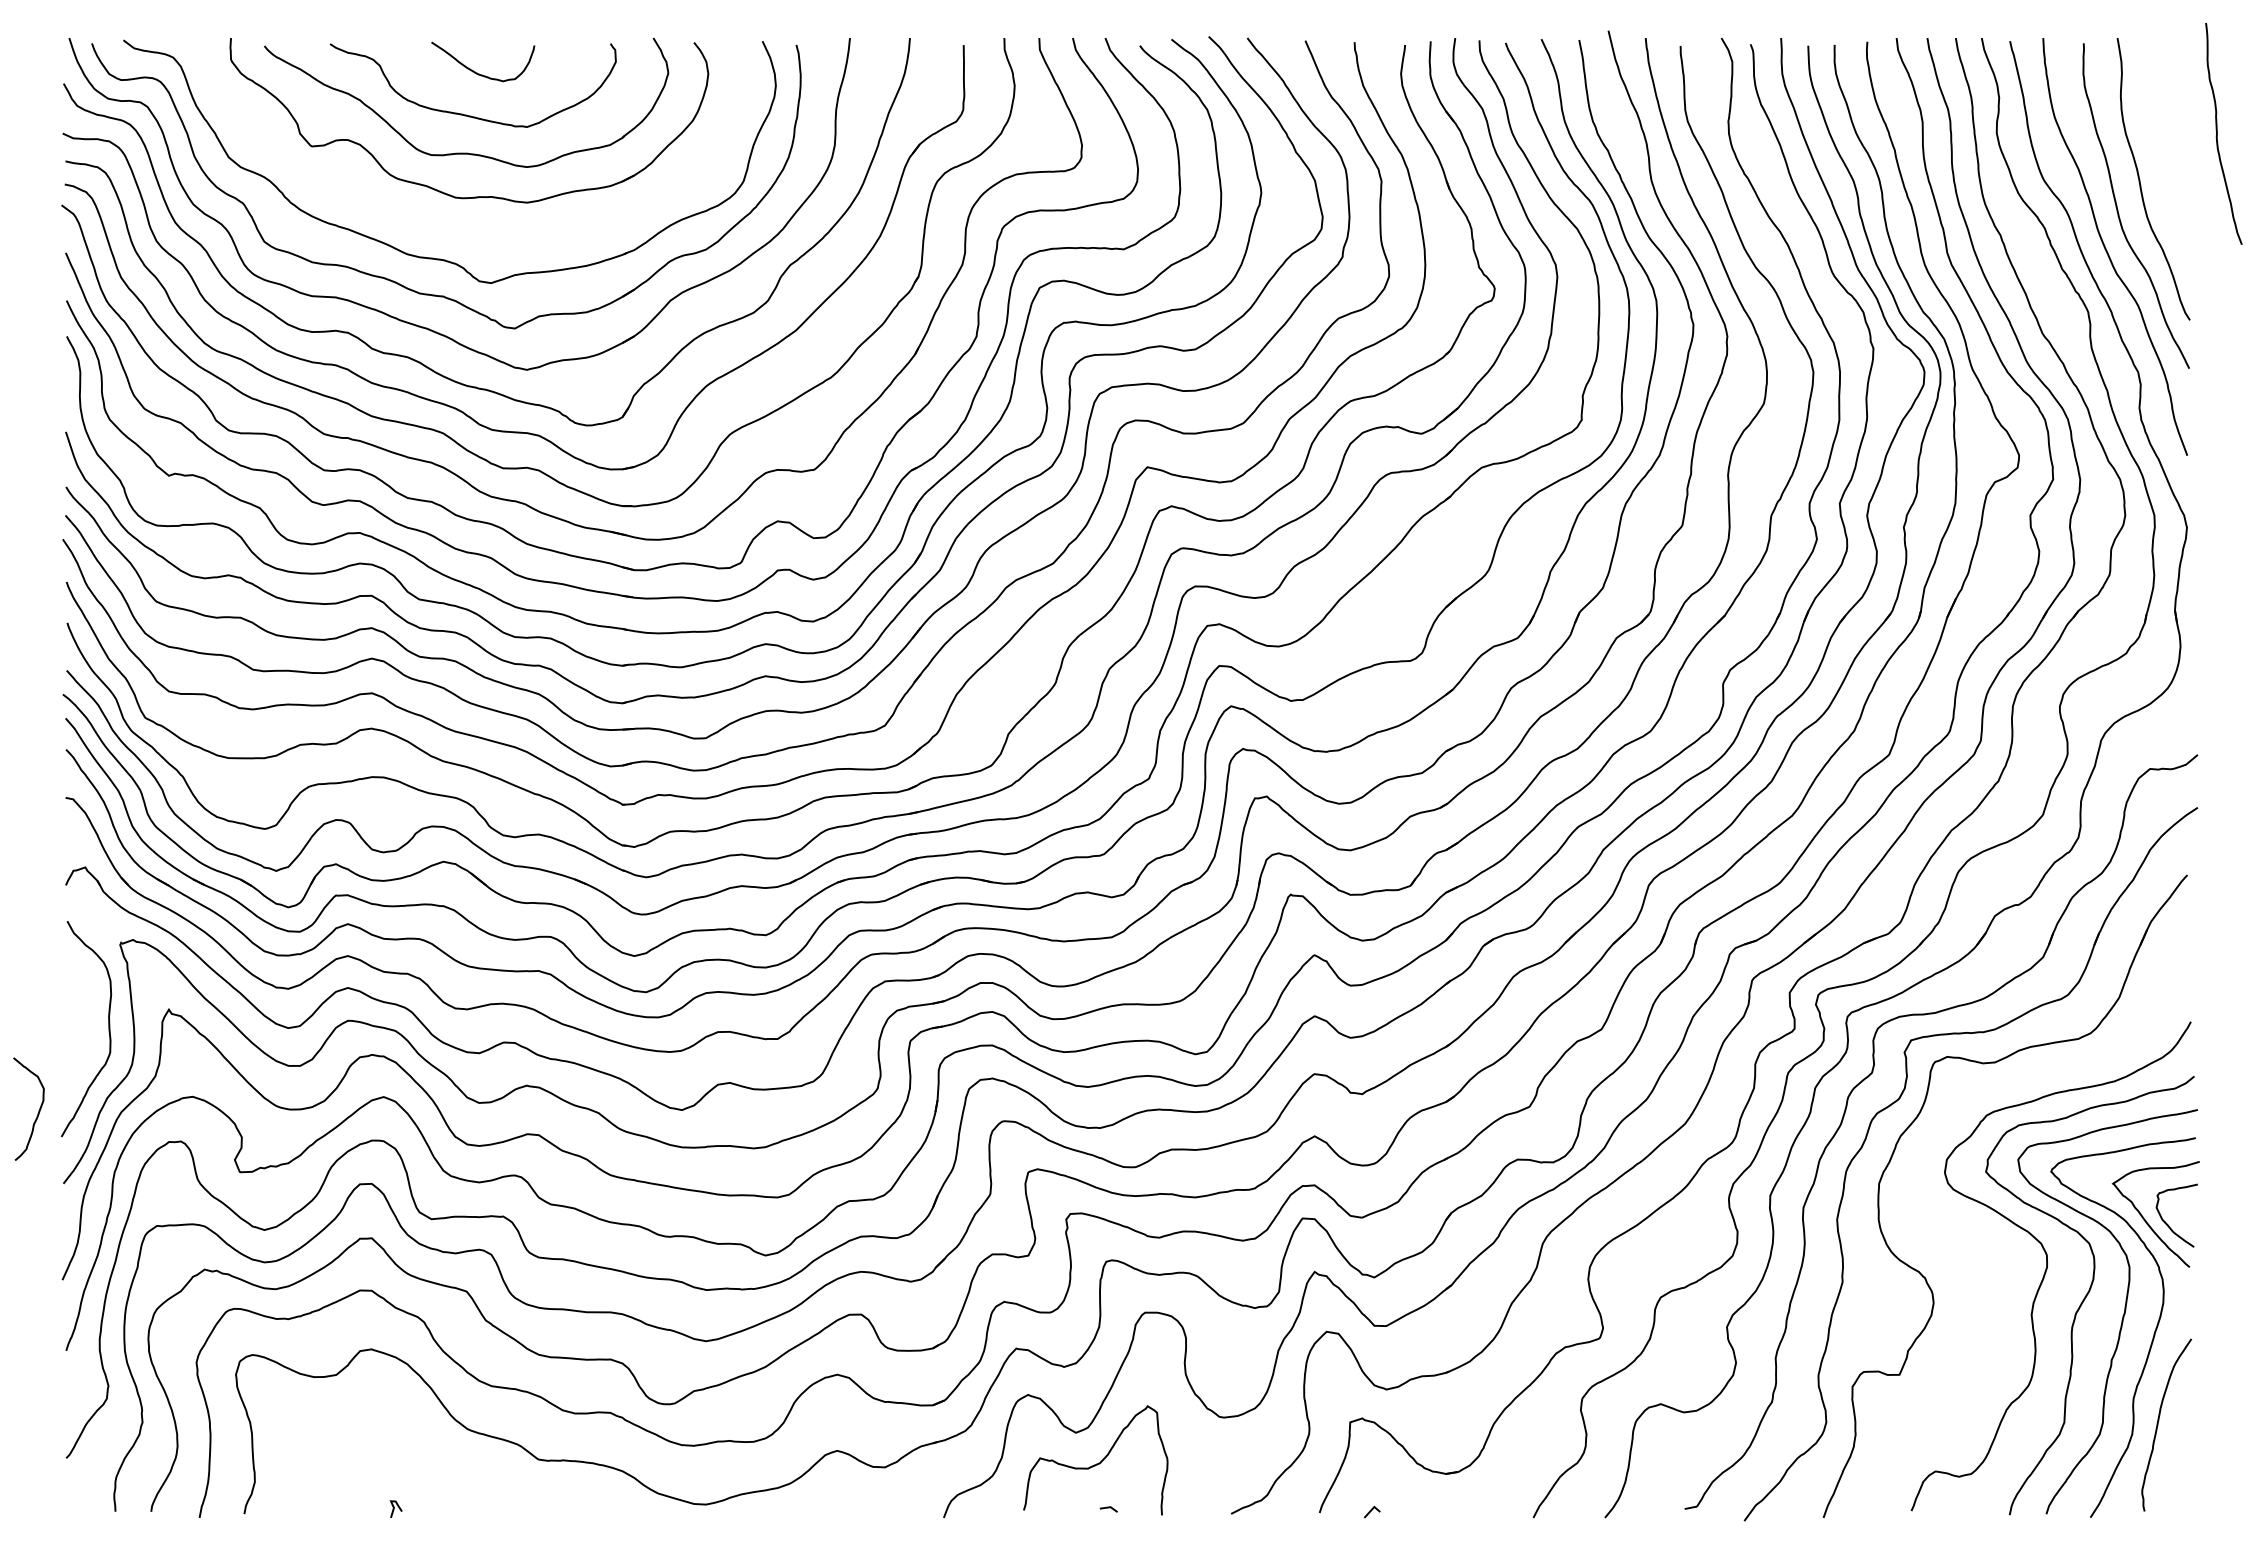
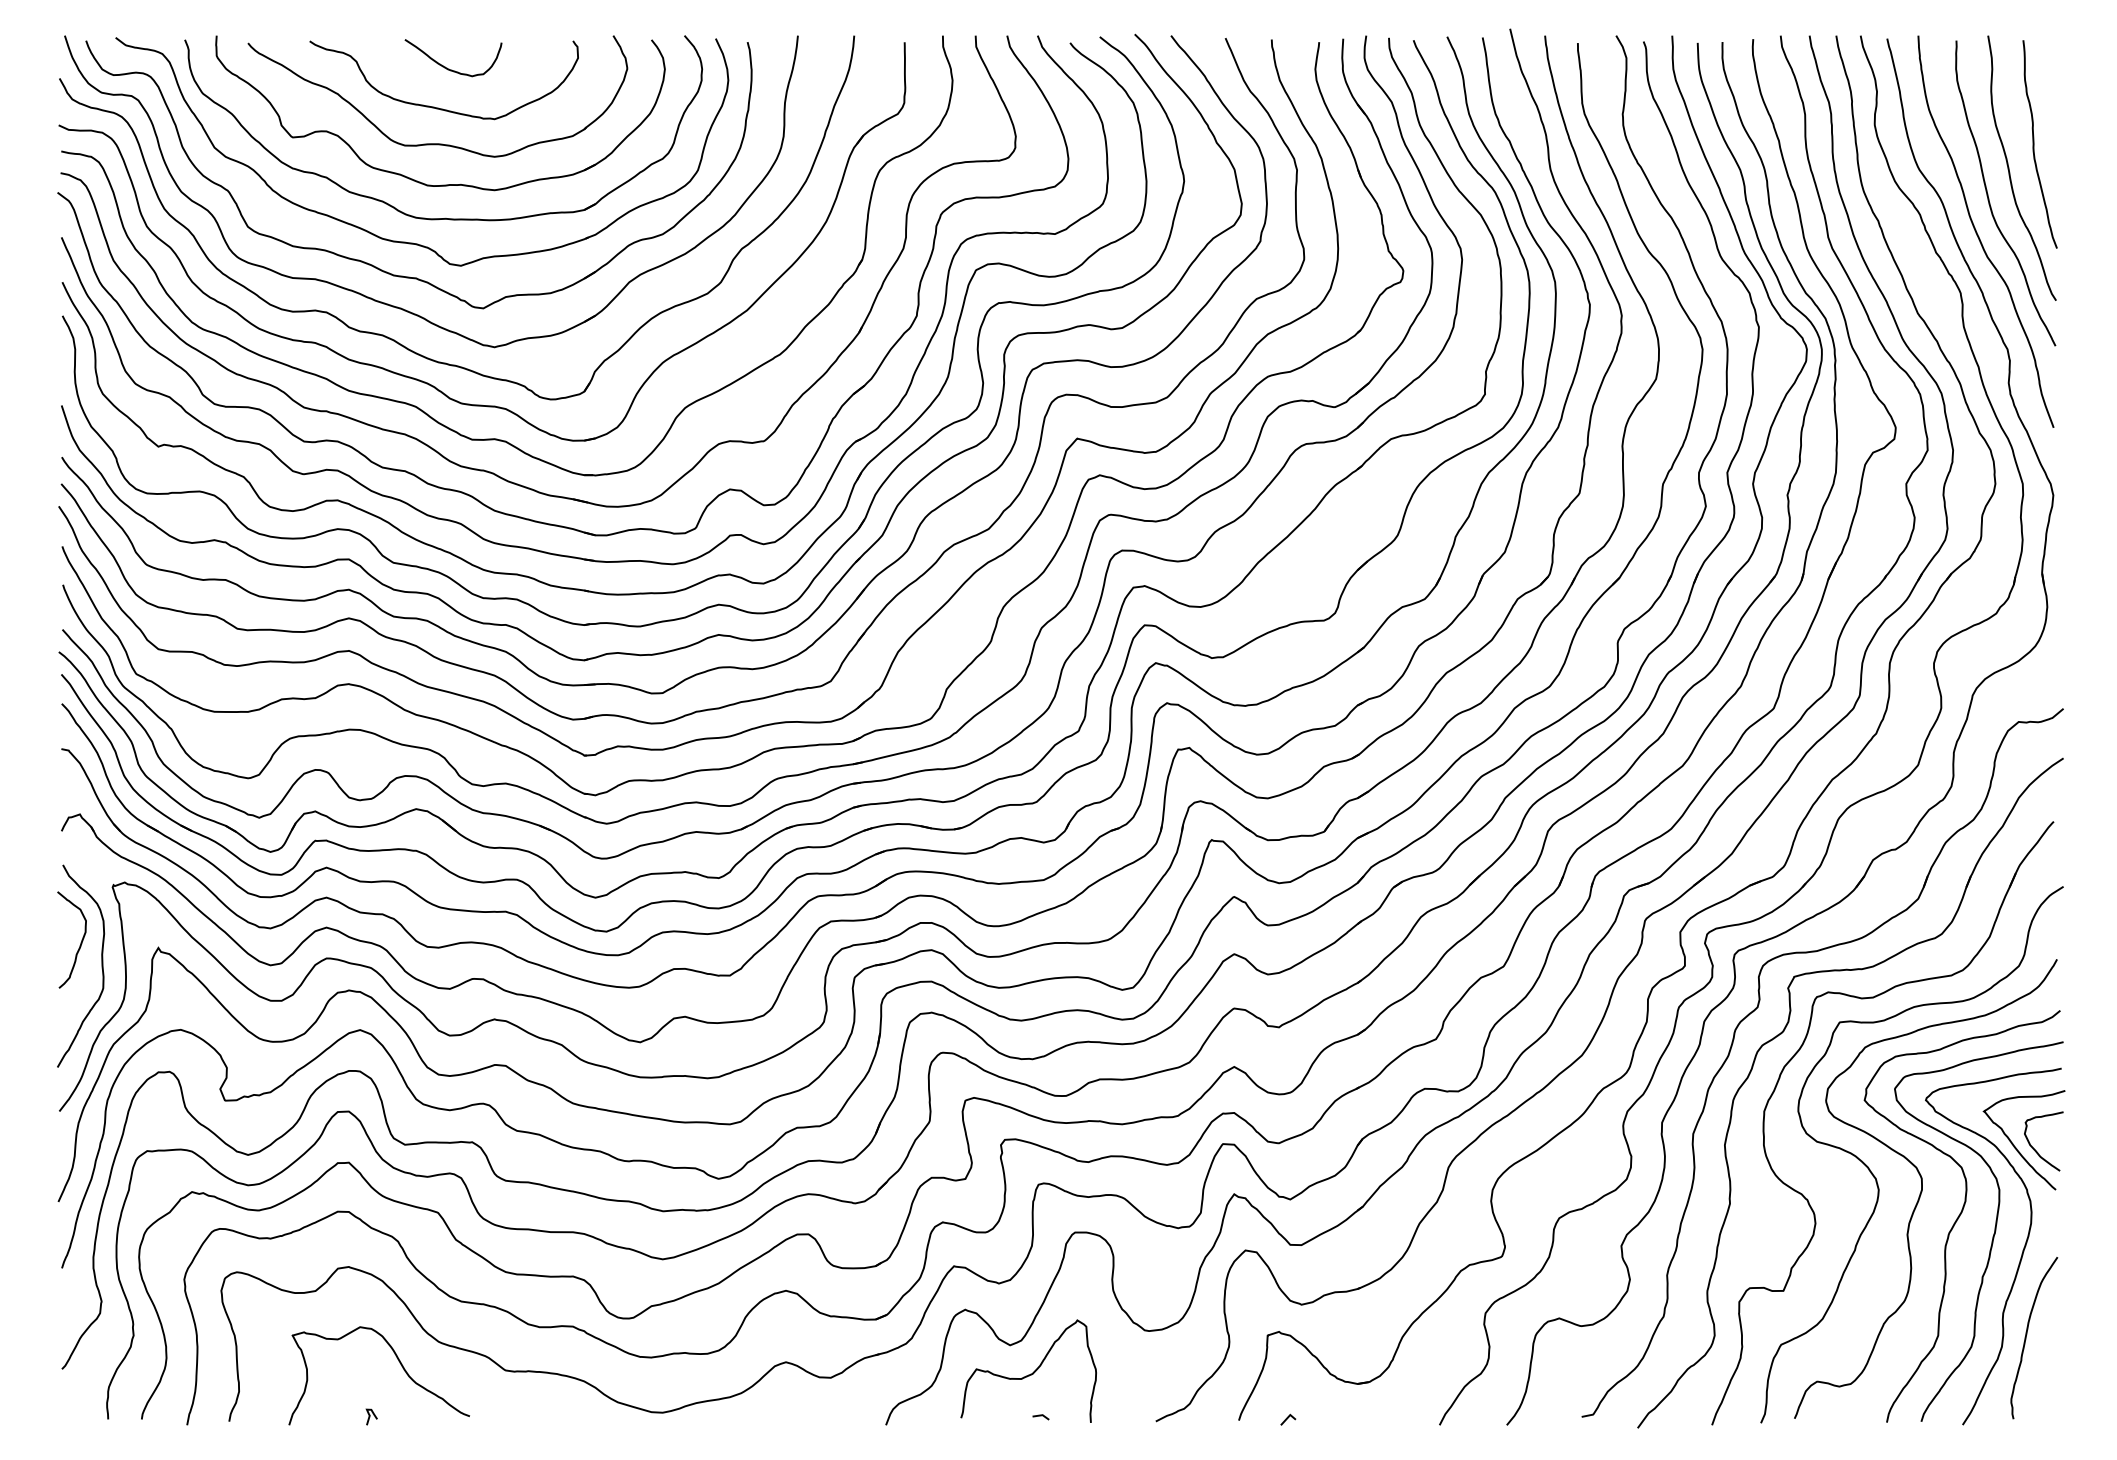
curve: (2217, 133) -> (2034, 144), moved
part: (472, 232) -> (443, 218), added
curve: (38, 1110) -> (81, 941), moved
curve: (1998, 1254) -> (1876, 1177), added
curve: (426, 1453) -> (400, 1364), added

